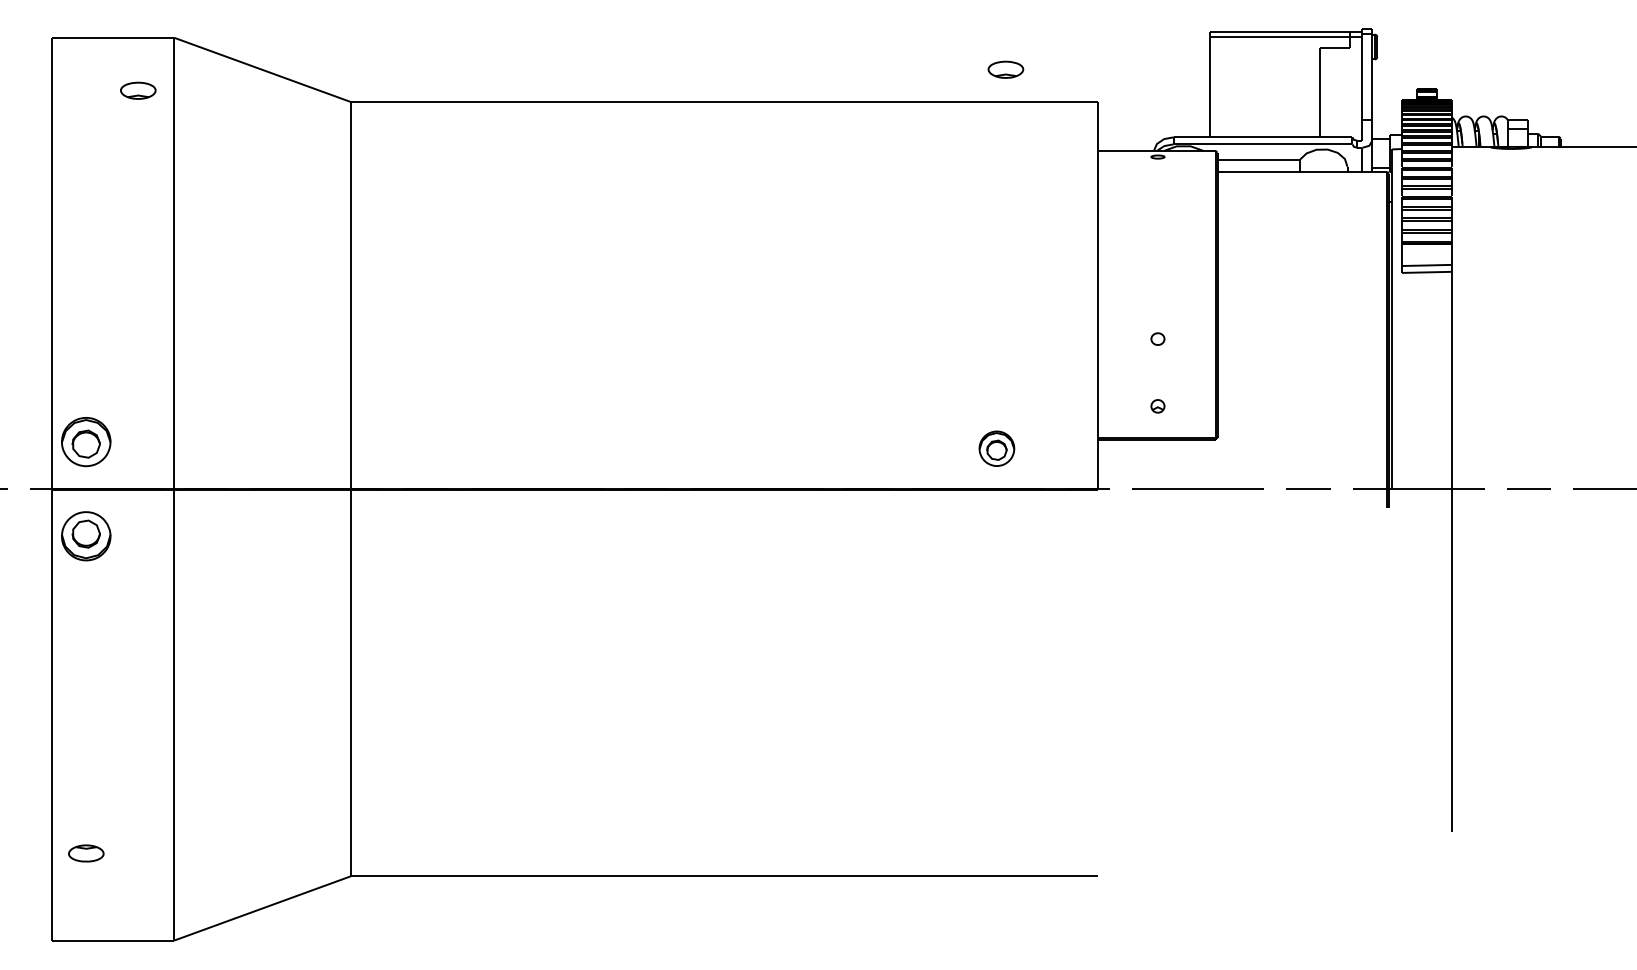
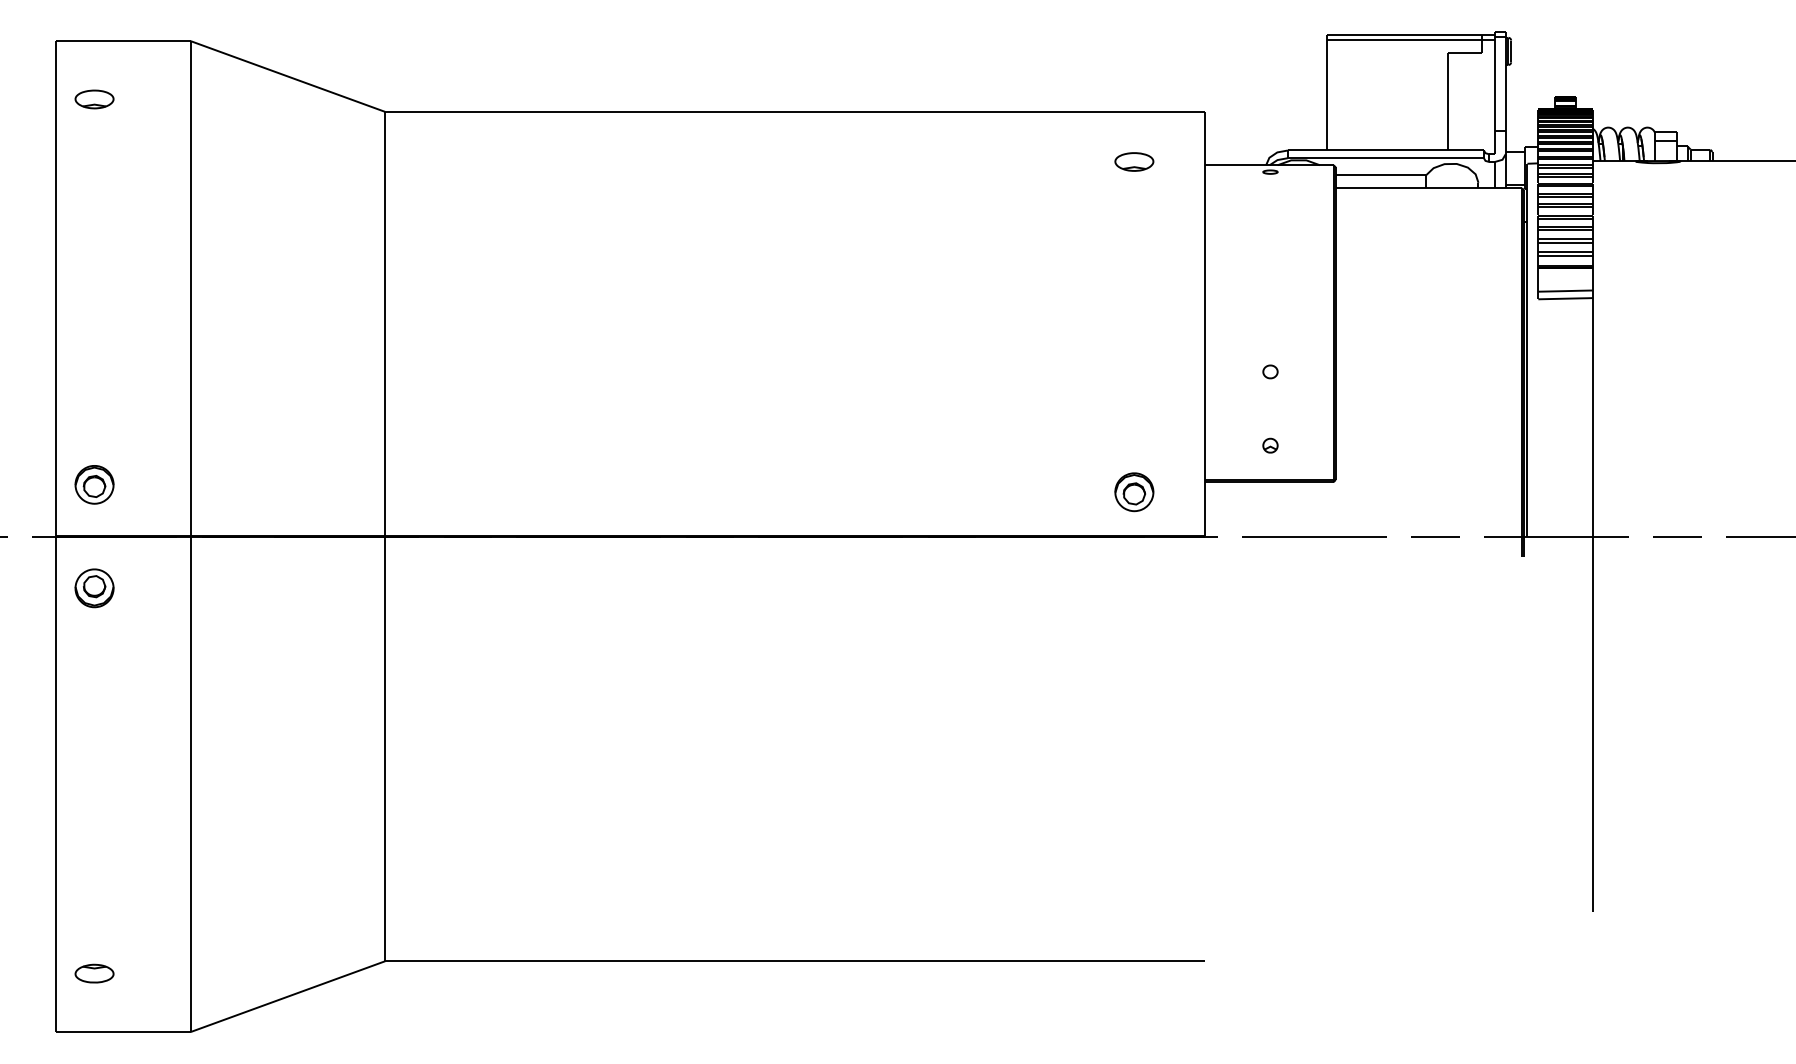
part: (1005, 69) -> (1133, 161), moved
part: (138, 90) -> (94, 99), moved
part: (86, 441) -> (94, 484), size x0.71
part: (996, 448) -> (1133, 491), moved
part: (86, 536) -> (94, 588), size x0.71
part: (86, 853) -> (94, 973), moved

